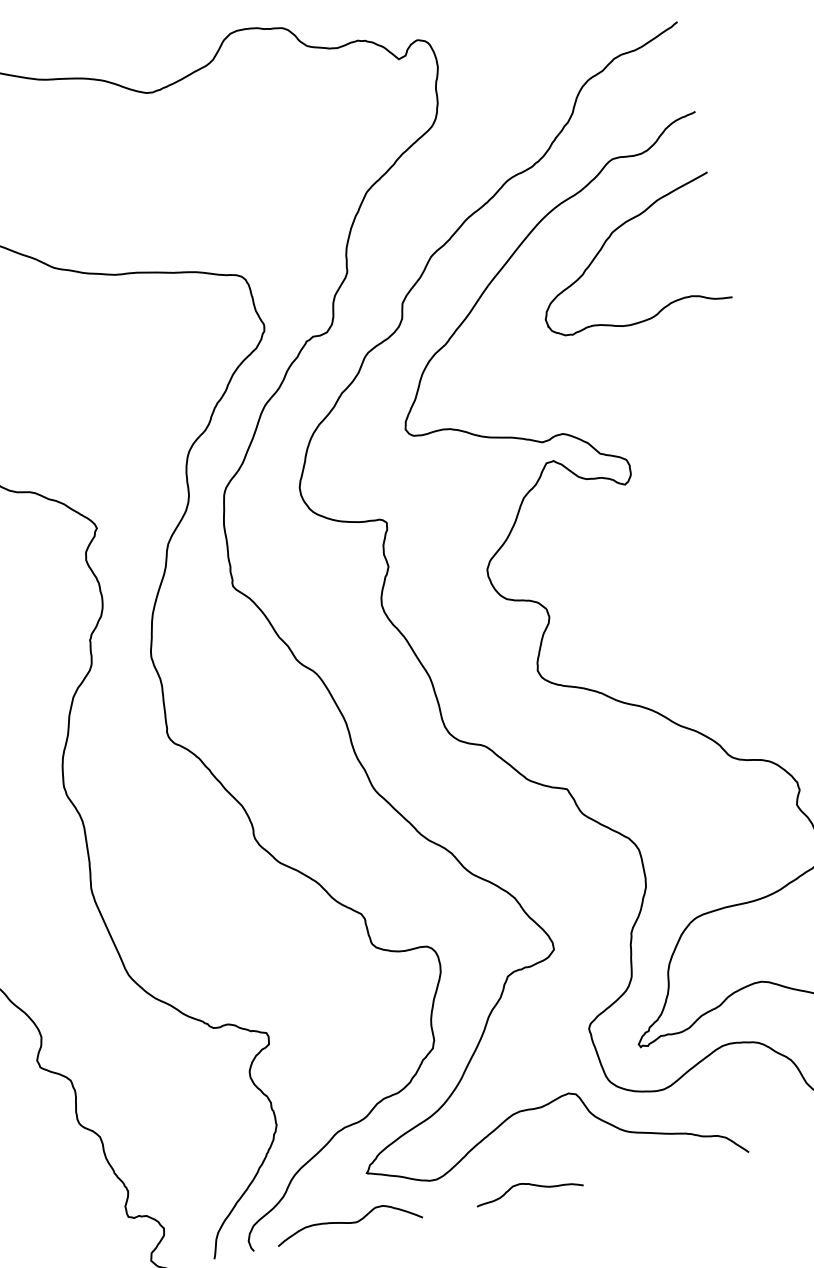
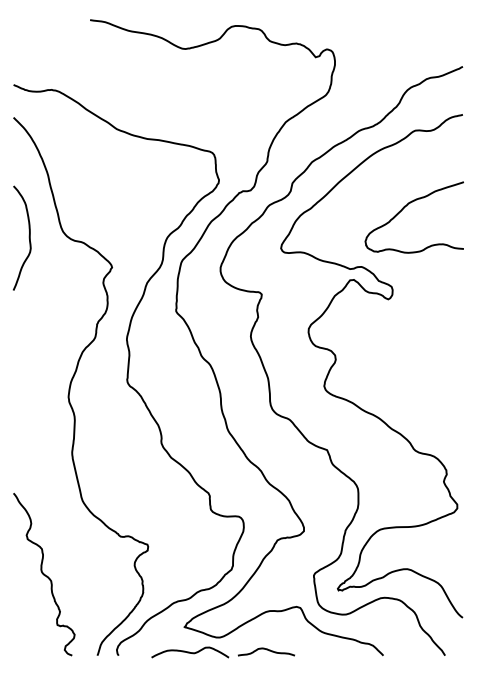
curve: (606, 243) -> (404, 208), moved
curve: (349, 1222) -> (190, 652), moved

